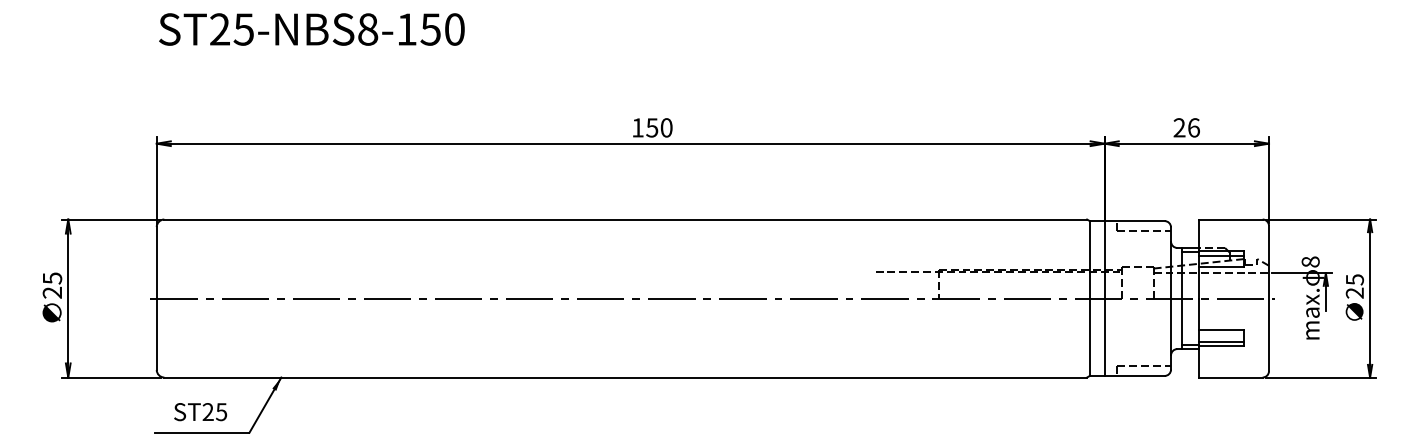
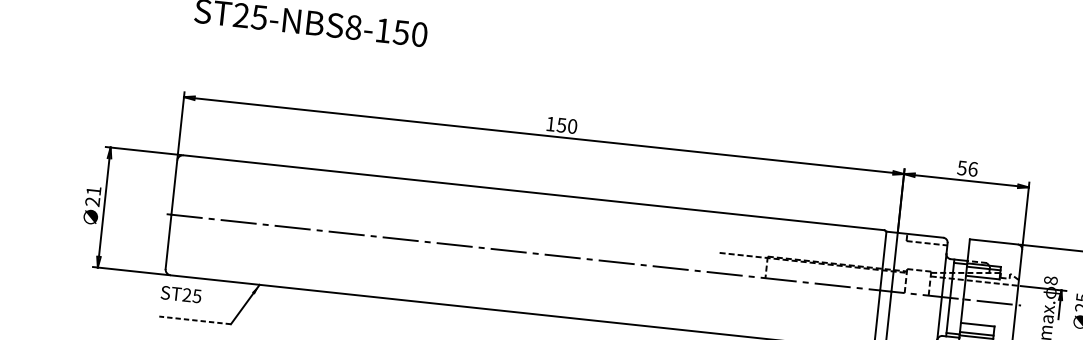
text: (1179, 127) -> (962, 167), 26 -> 56
text: (52, 278) -> (93, 191), 25 -> 21
text: (200, 412) -> (181, 294), moved
line: (201, 432) -> (194, 320), solid -> dashed

